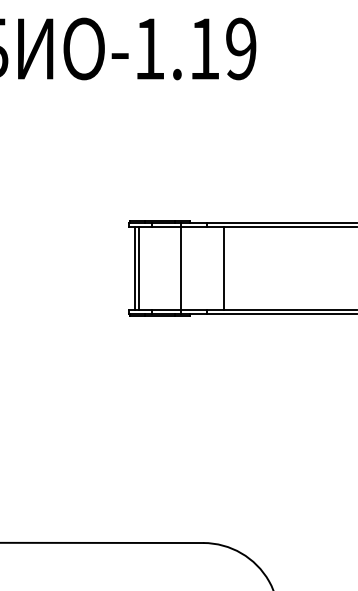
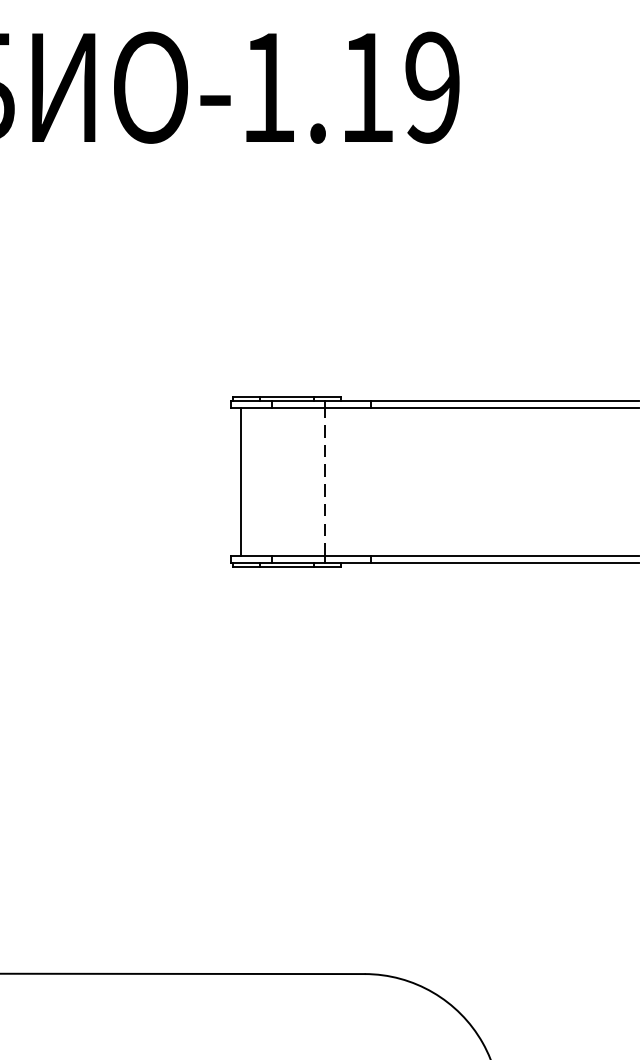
line: (138, 268) -> (248, 481), removed
line: (181, 268) -> (325, 481), solid -> dashed
line: (224, 268) -> (402, 481), removed

